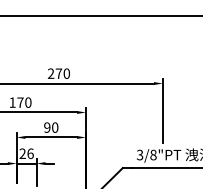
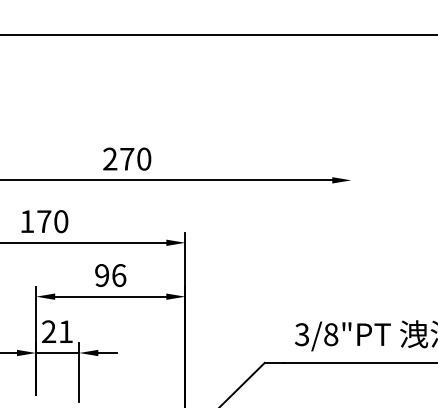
line: (162, 110) -> (350, 238), removed
text: (55, 127) -> (119, 275), 90 -> 96
text: (30, 153) -> (65, 331), 26 -> 21

